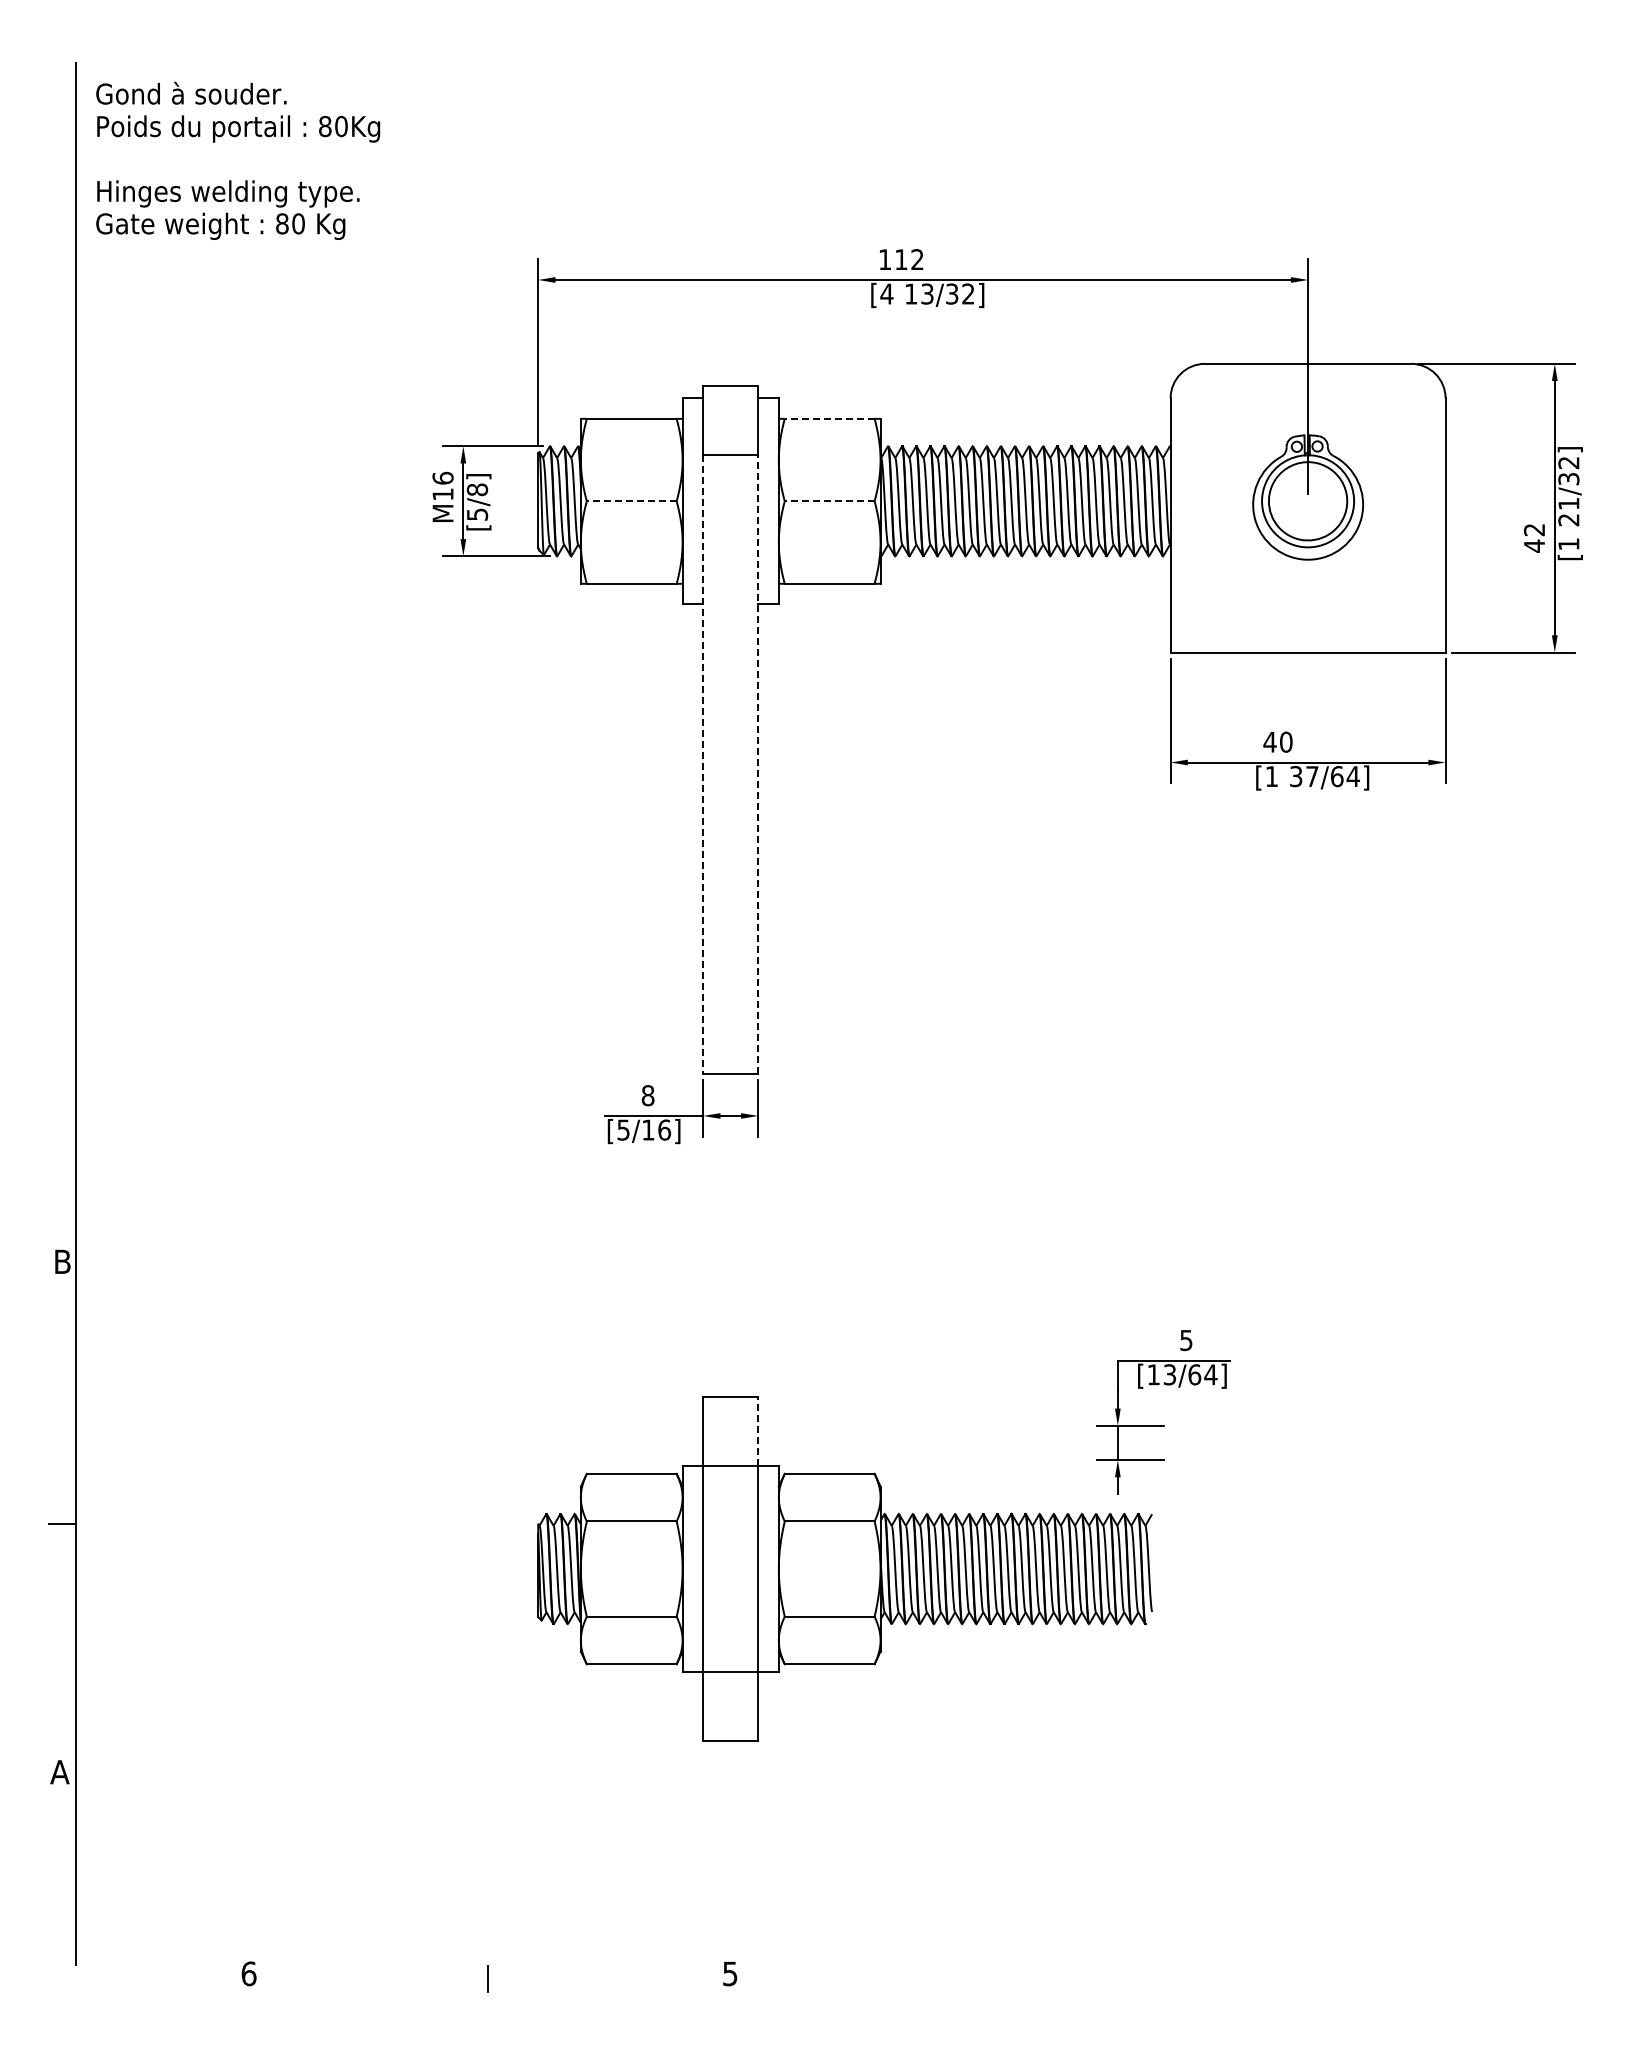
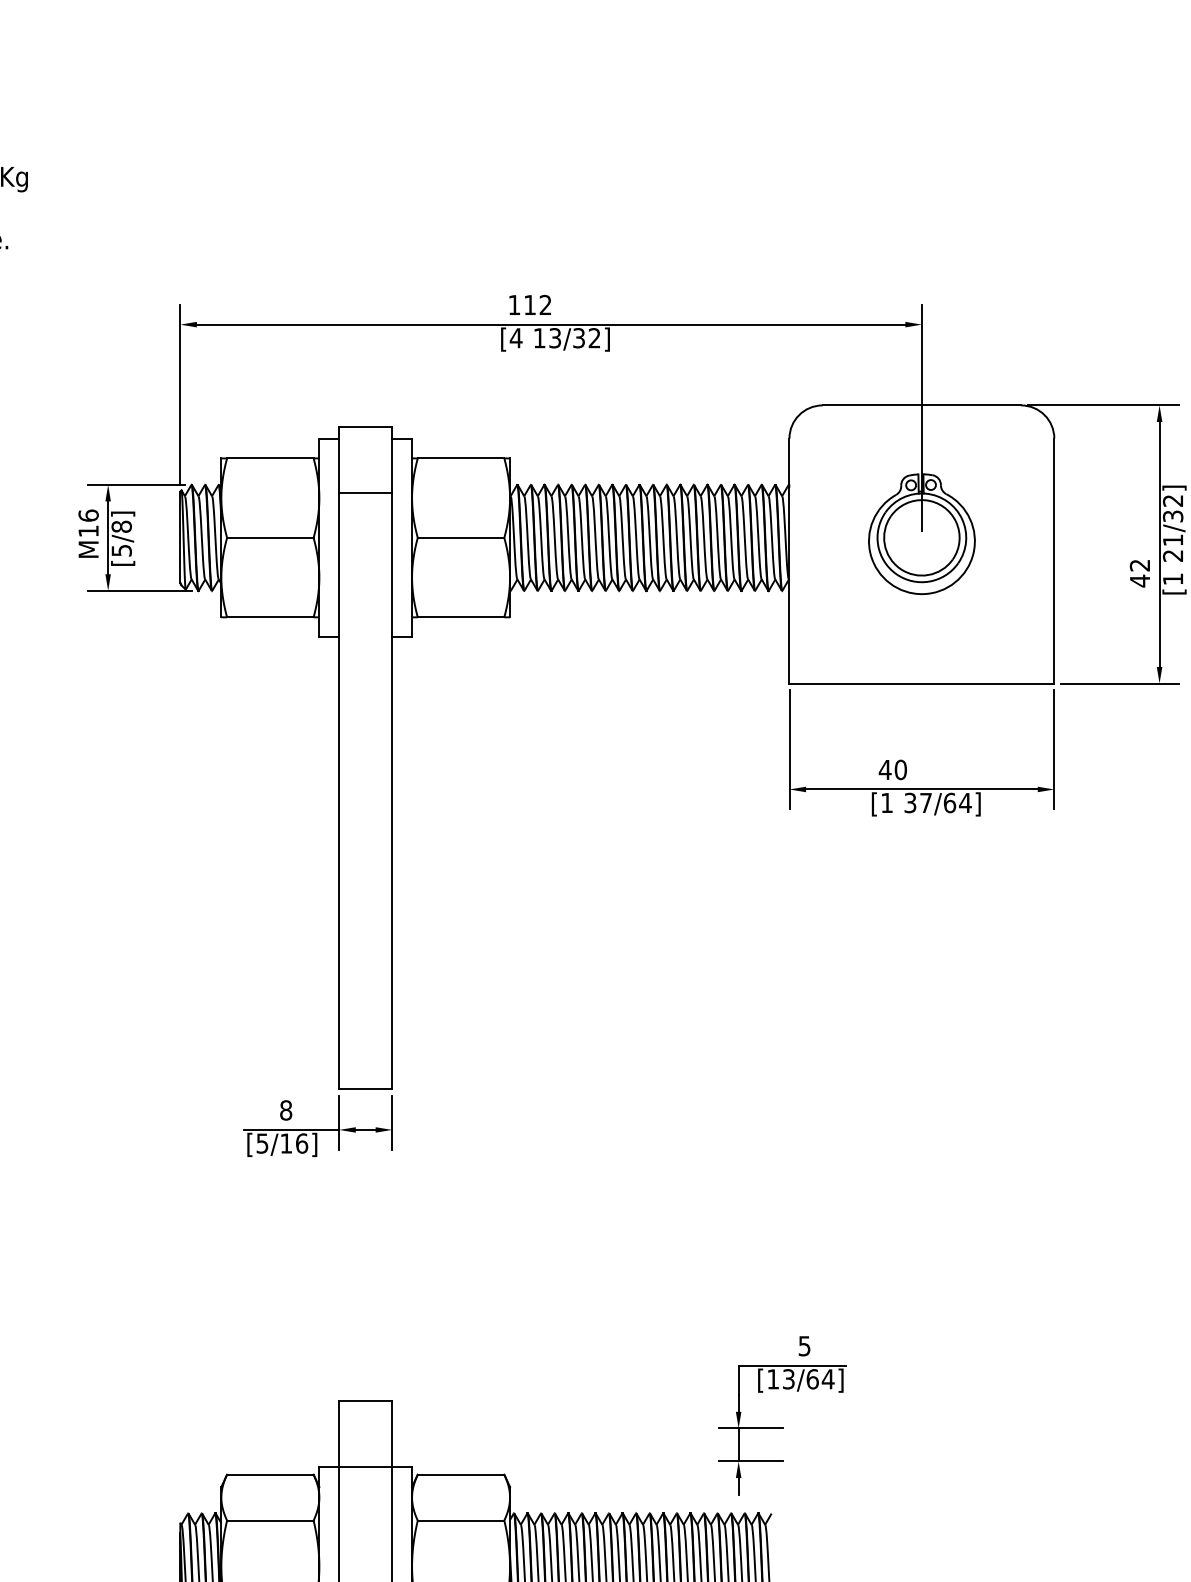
line: (829, 418) -> (460, 458), dashed -> solid
line: (631, 501) -> (270, 538), dashed -> solid
line: (829, 501) -> (460, 538), dashed -> solid
line: (758, 763) -> (392, 790), dashed -> solid
line: (703, 764) -> (339, 791), dashed -> solid
line: (758, 1431) -> (392, 1433), dashed -> solid

